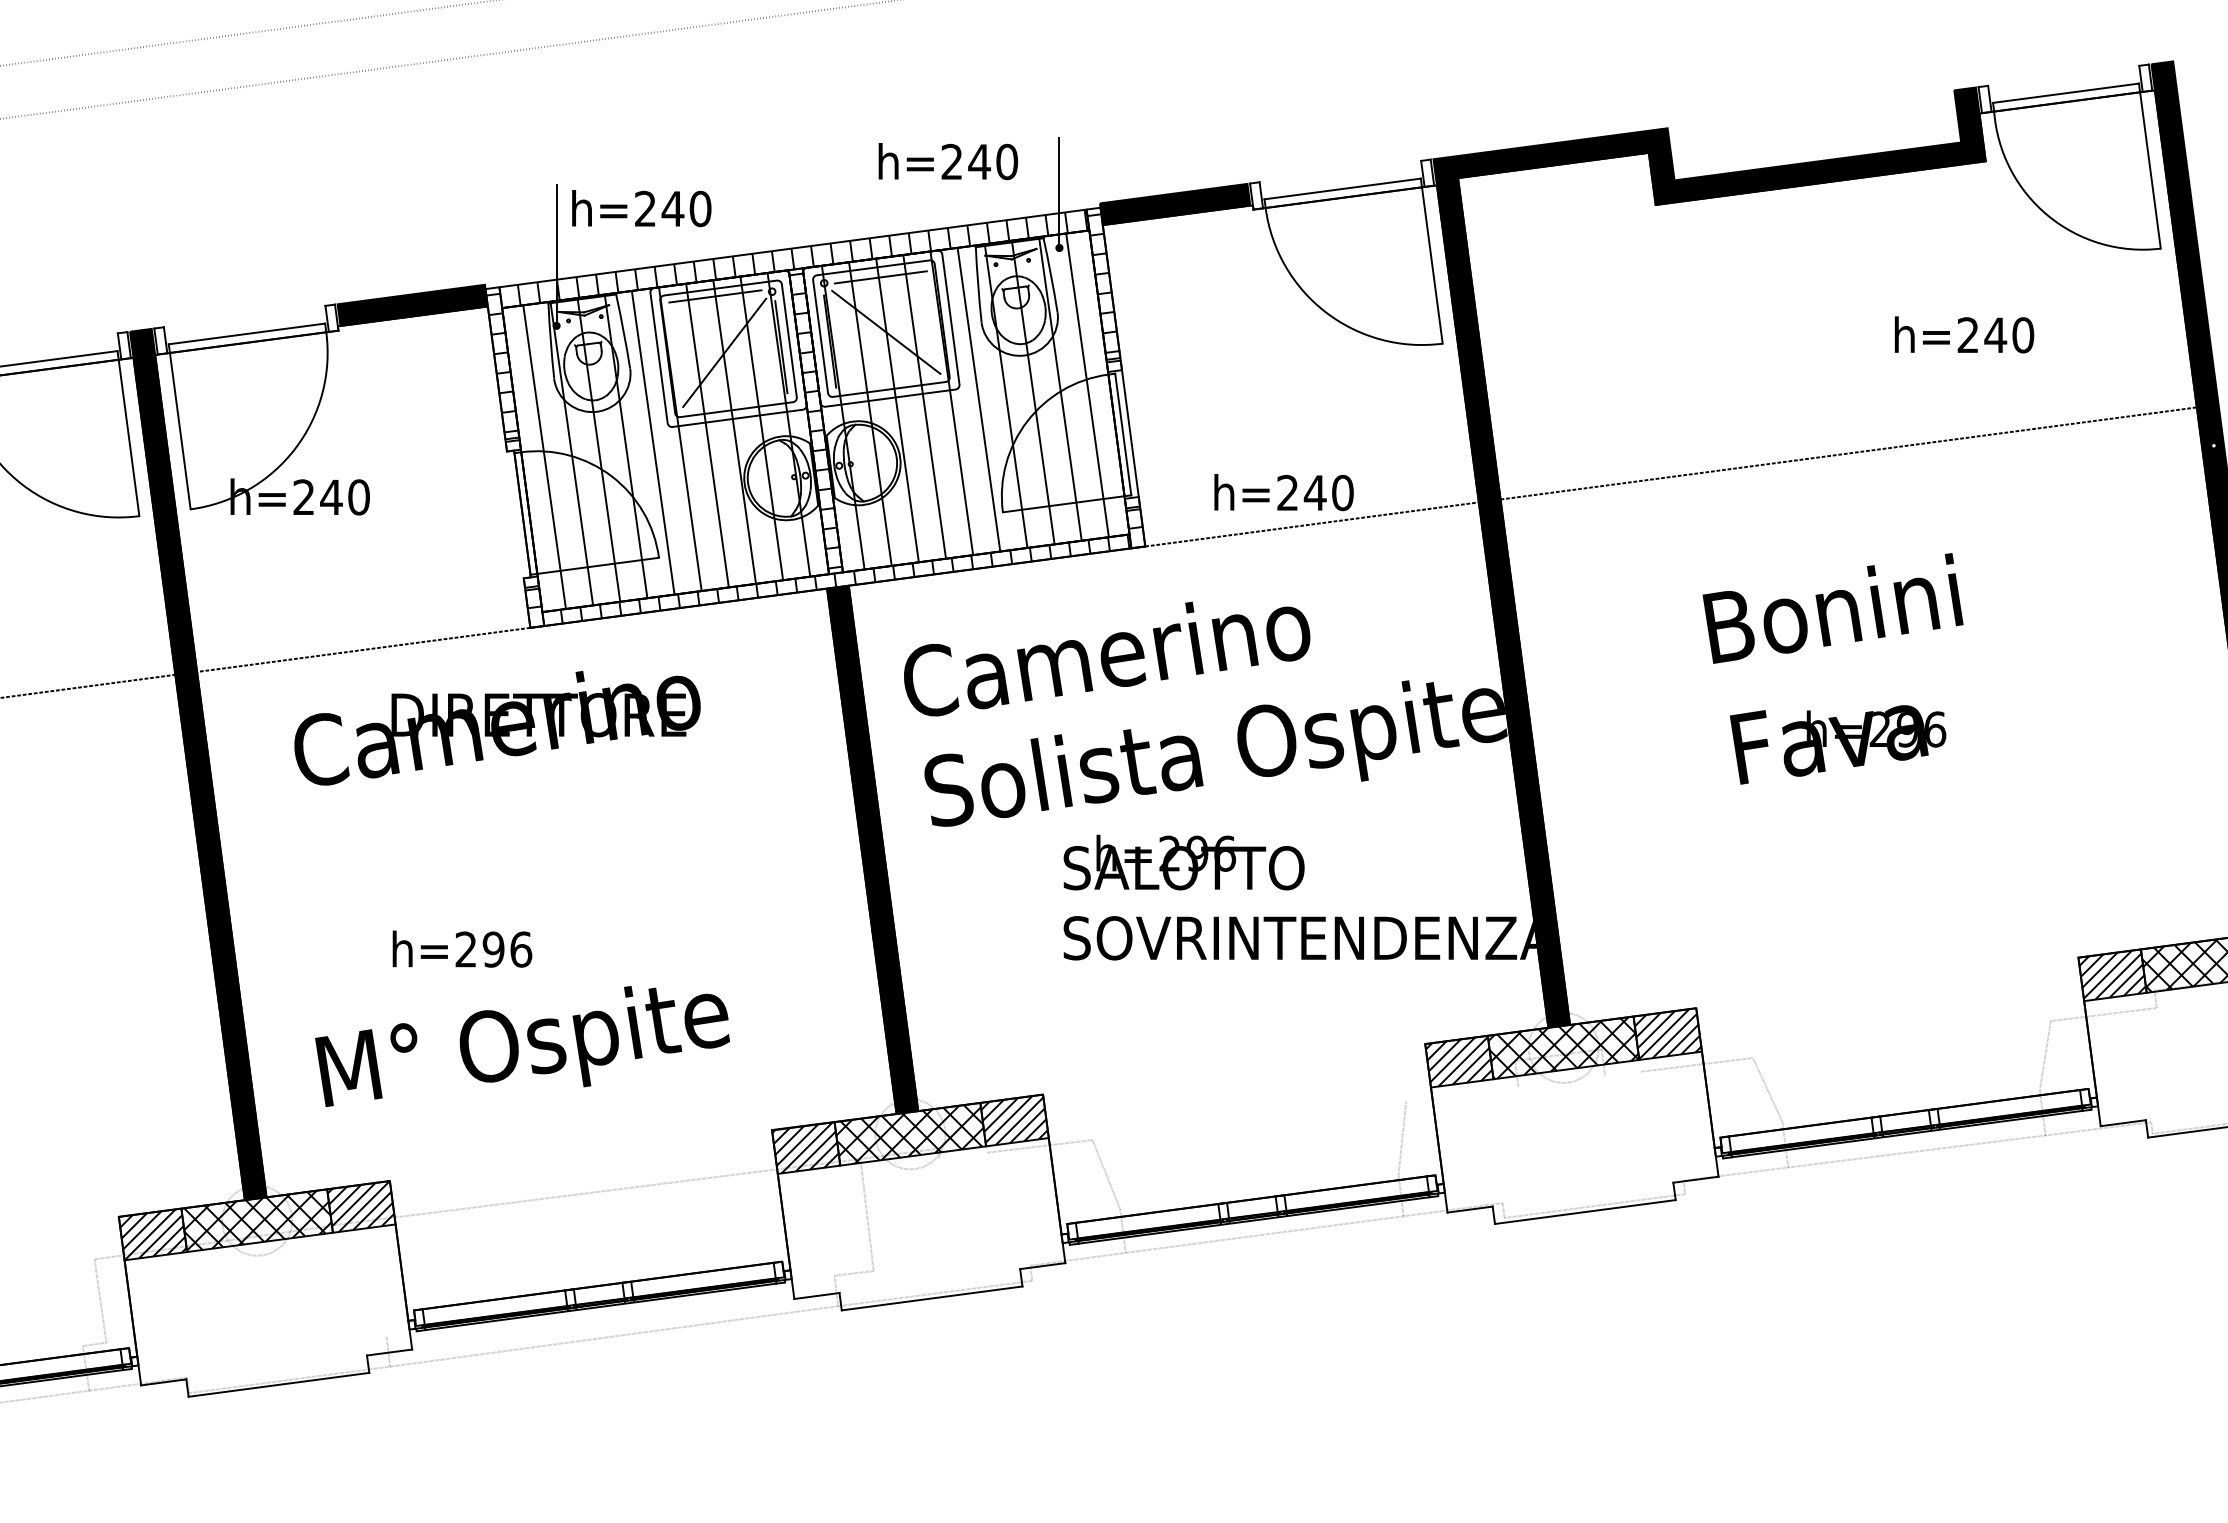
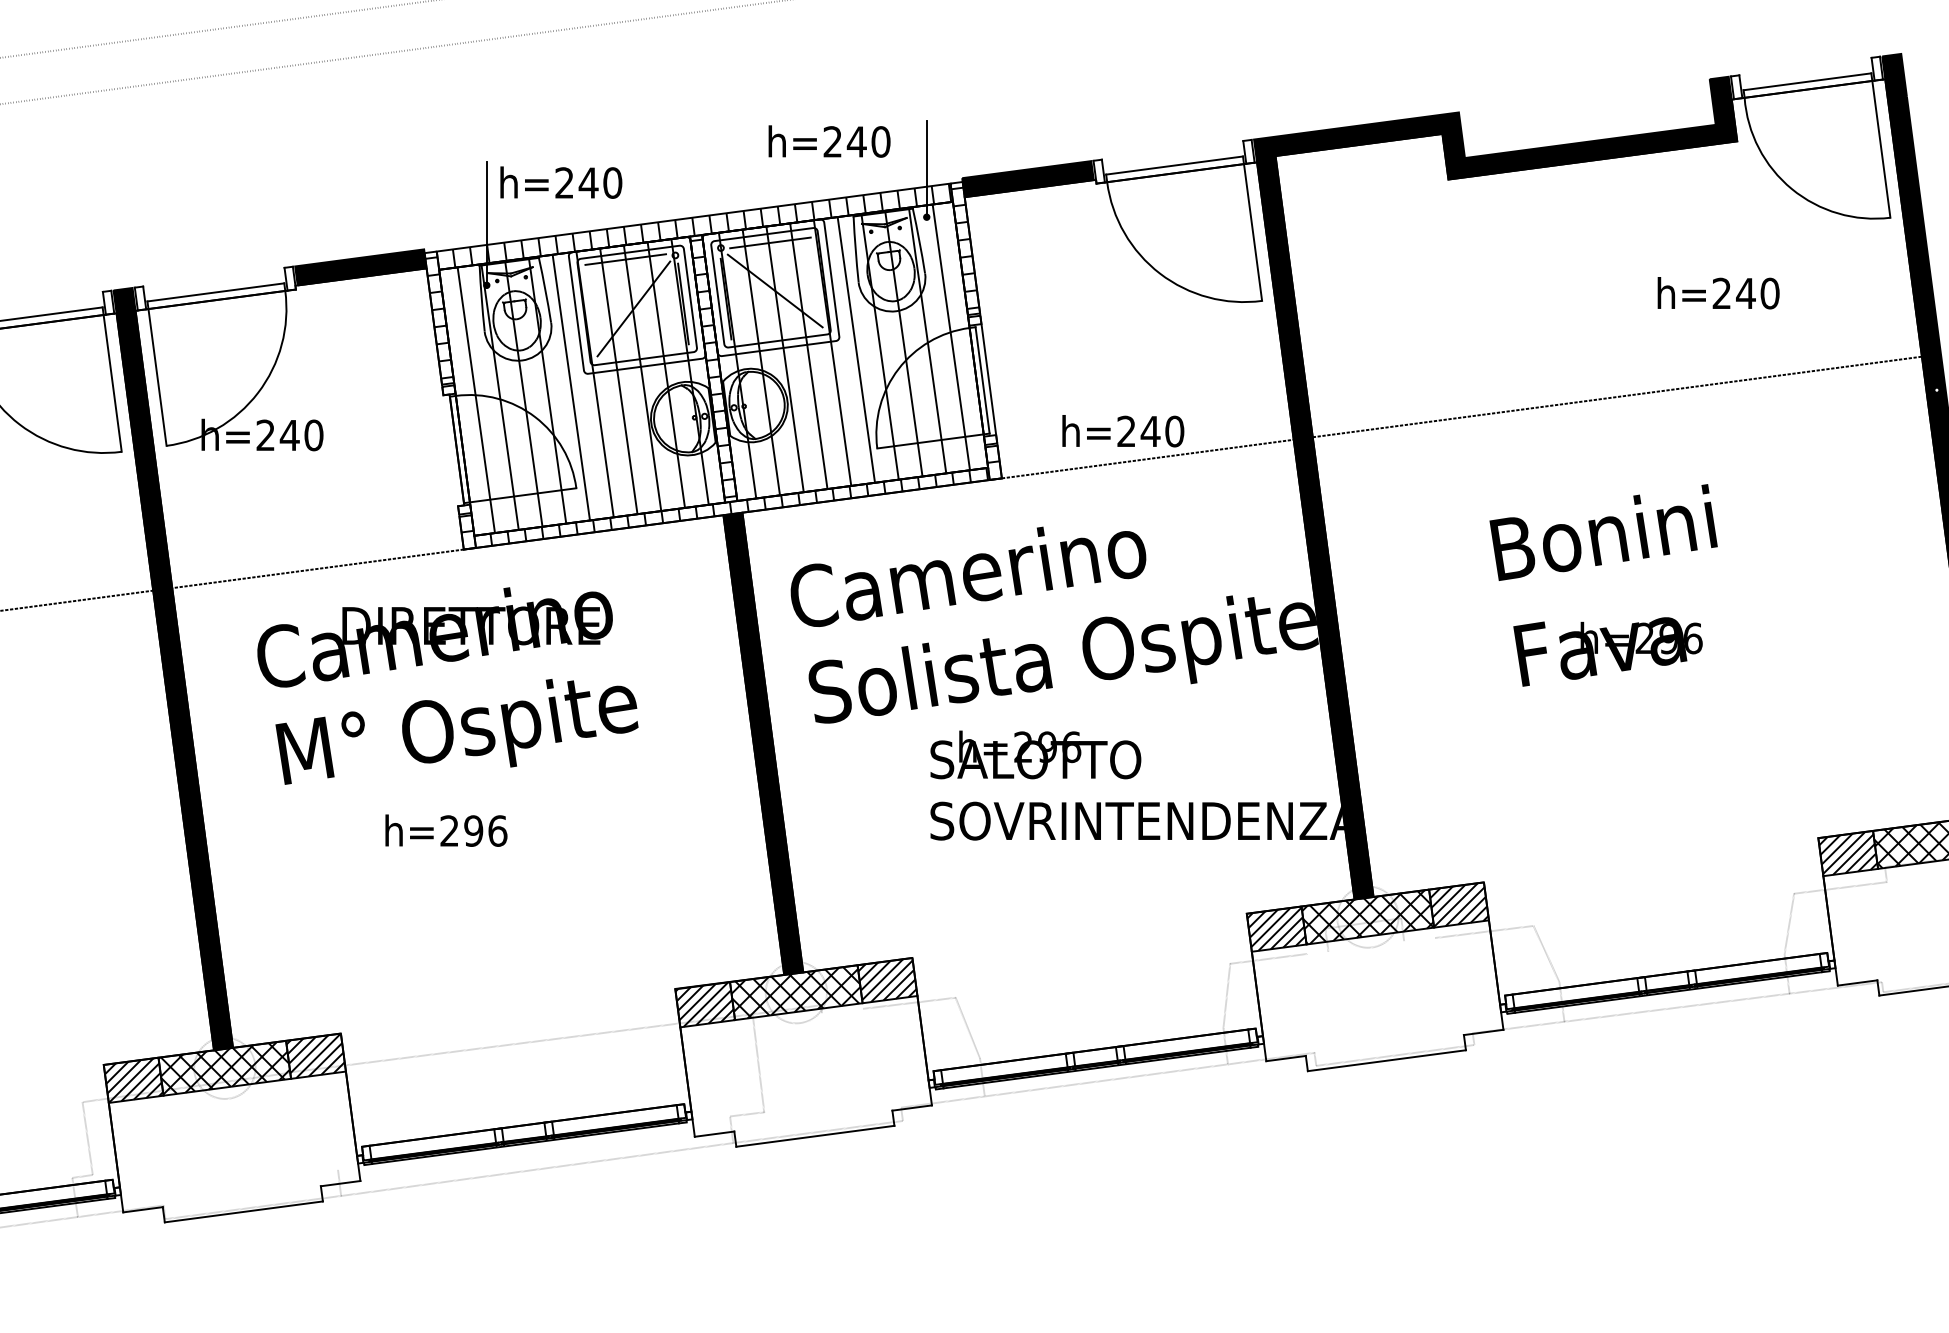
text: (462, 948) -> (446, 830), moved
text: (521, 1046) -> (456, 731), moved
line: (1450, 1095) -> (1268, 958), added

